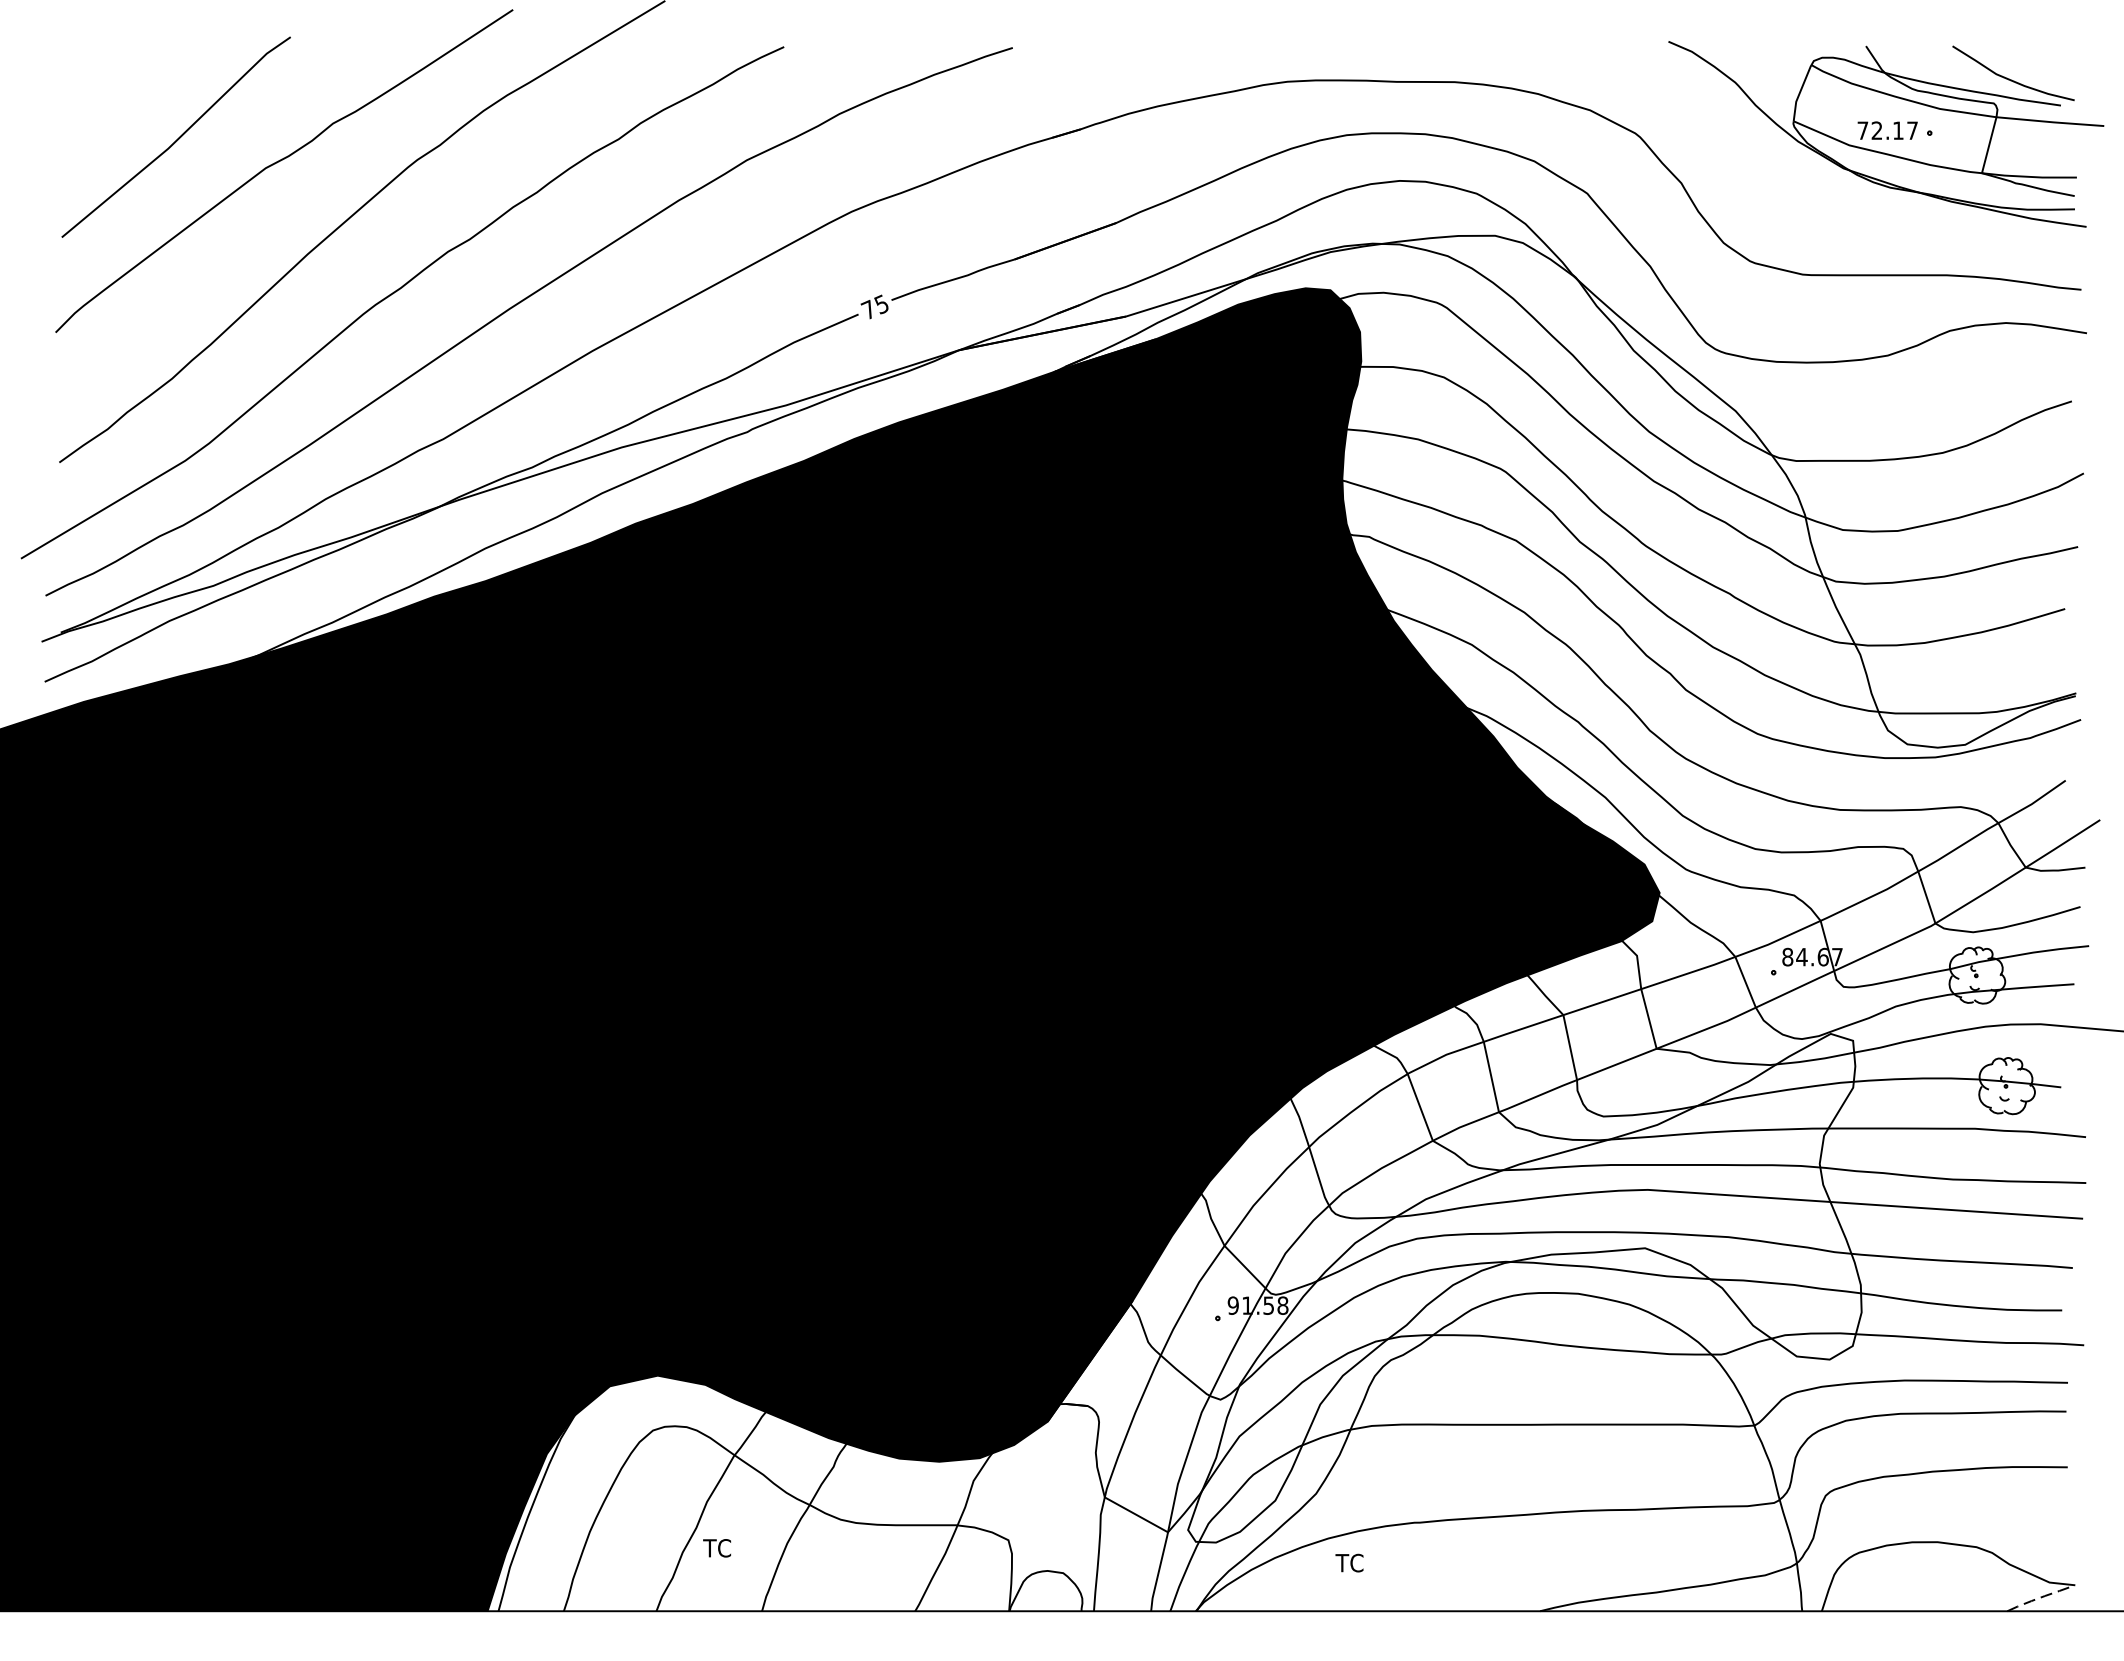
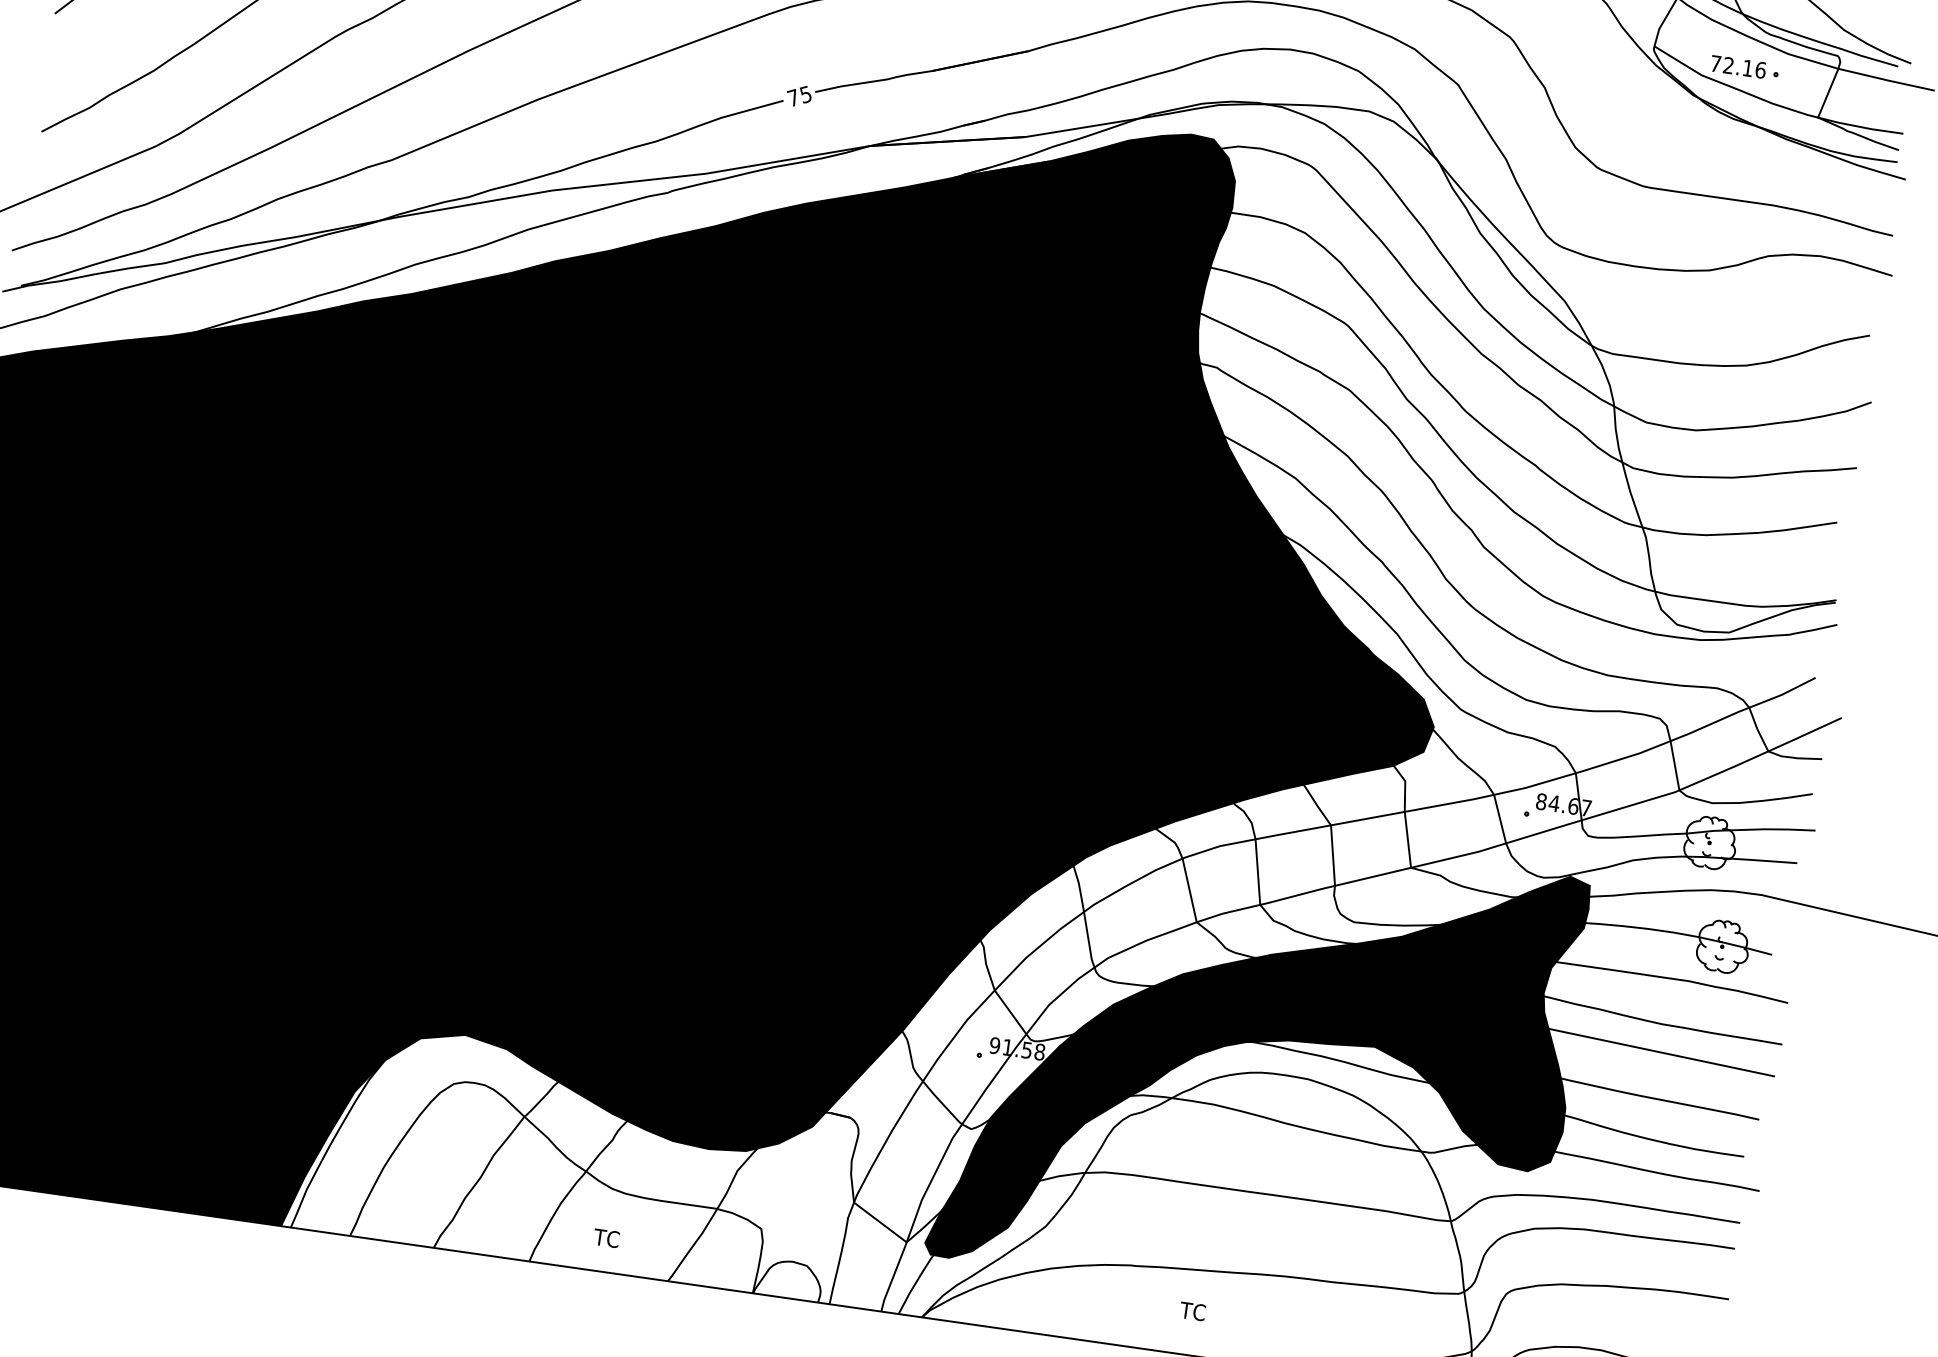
text: (1912, 130) -> (1760, 70), 72.17 -> 72.16
fill: (1524, 1287) -> (1260, 1066), added
text: (716, 1548) -> (605, 1238), moved
text: (1349, 1562) -> (1192, 1310), moved

